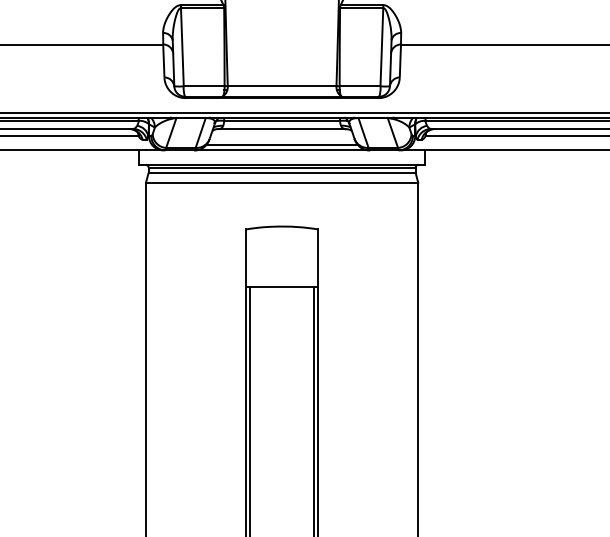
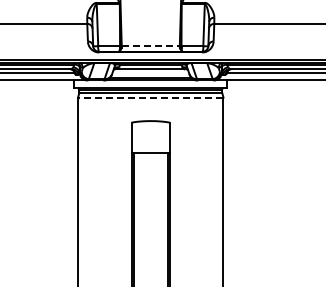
line: (283, 86) -> (151, 46), solid -> dashed
line: (281, 182) -> (150, 97), solid -> dashed

